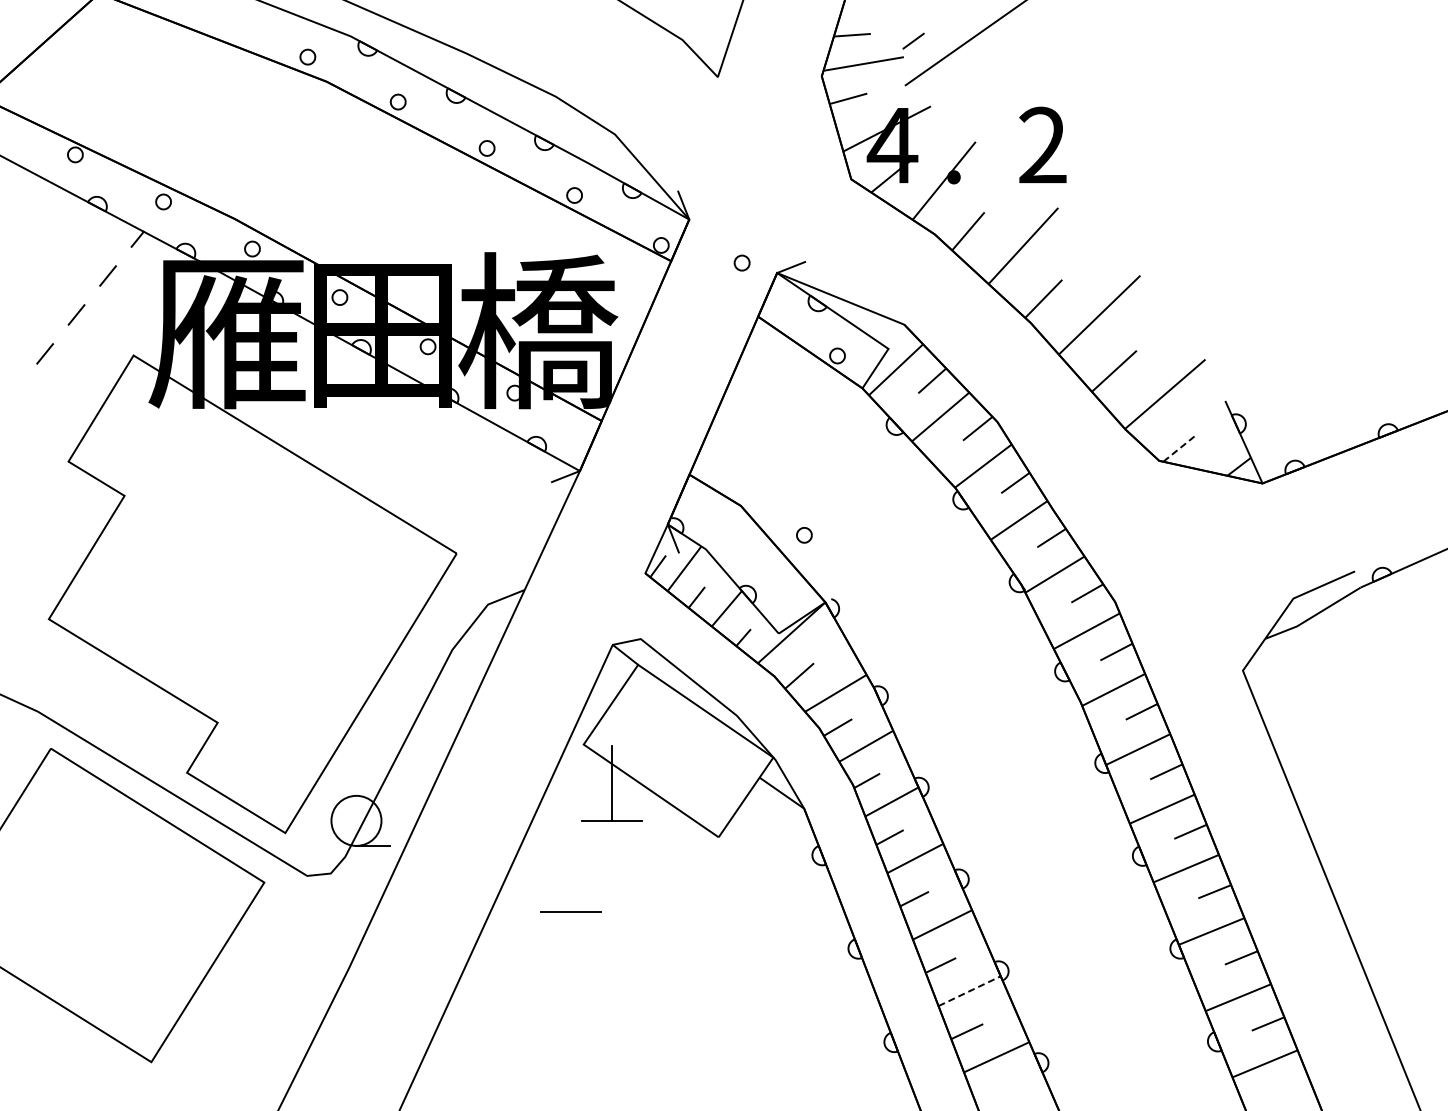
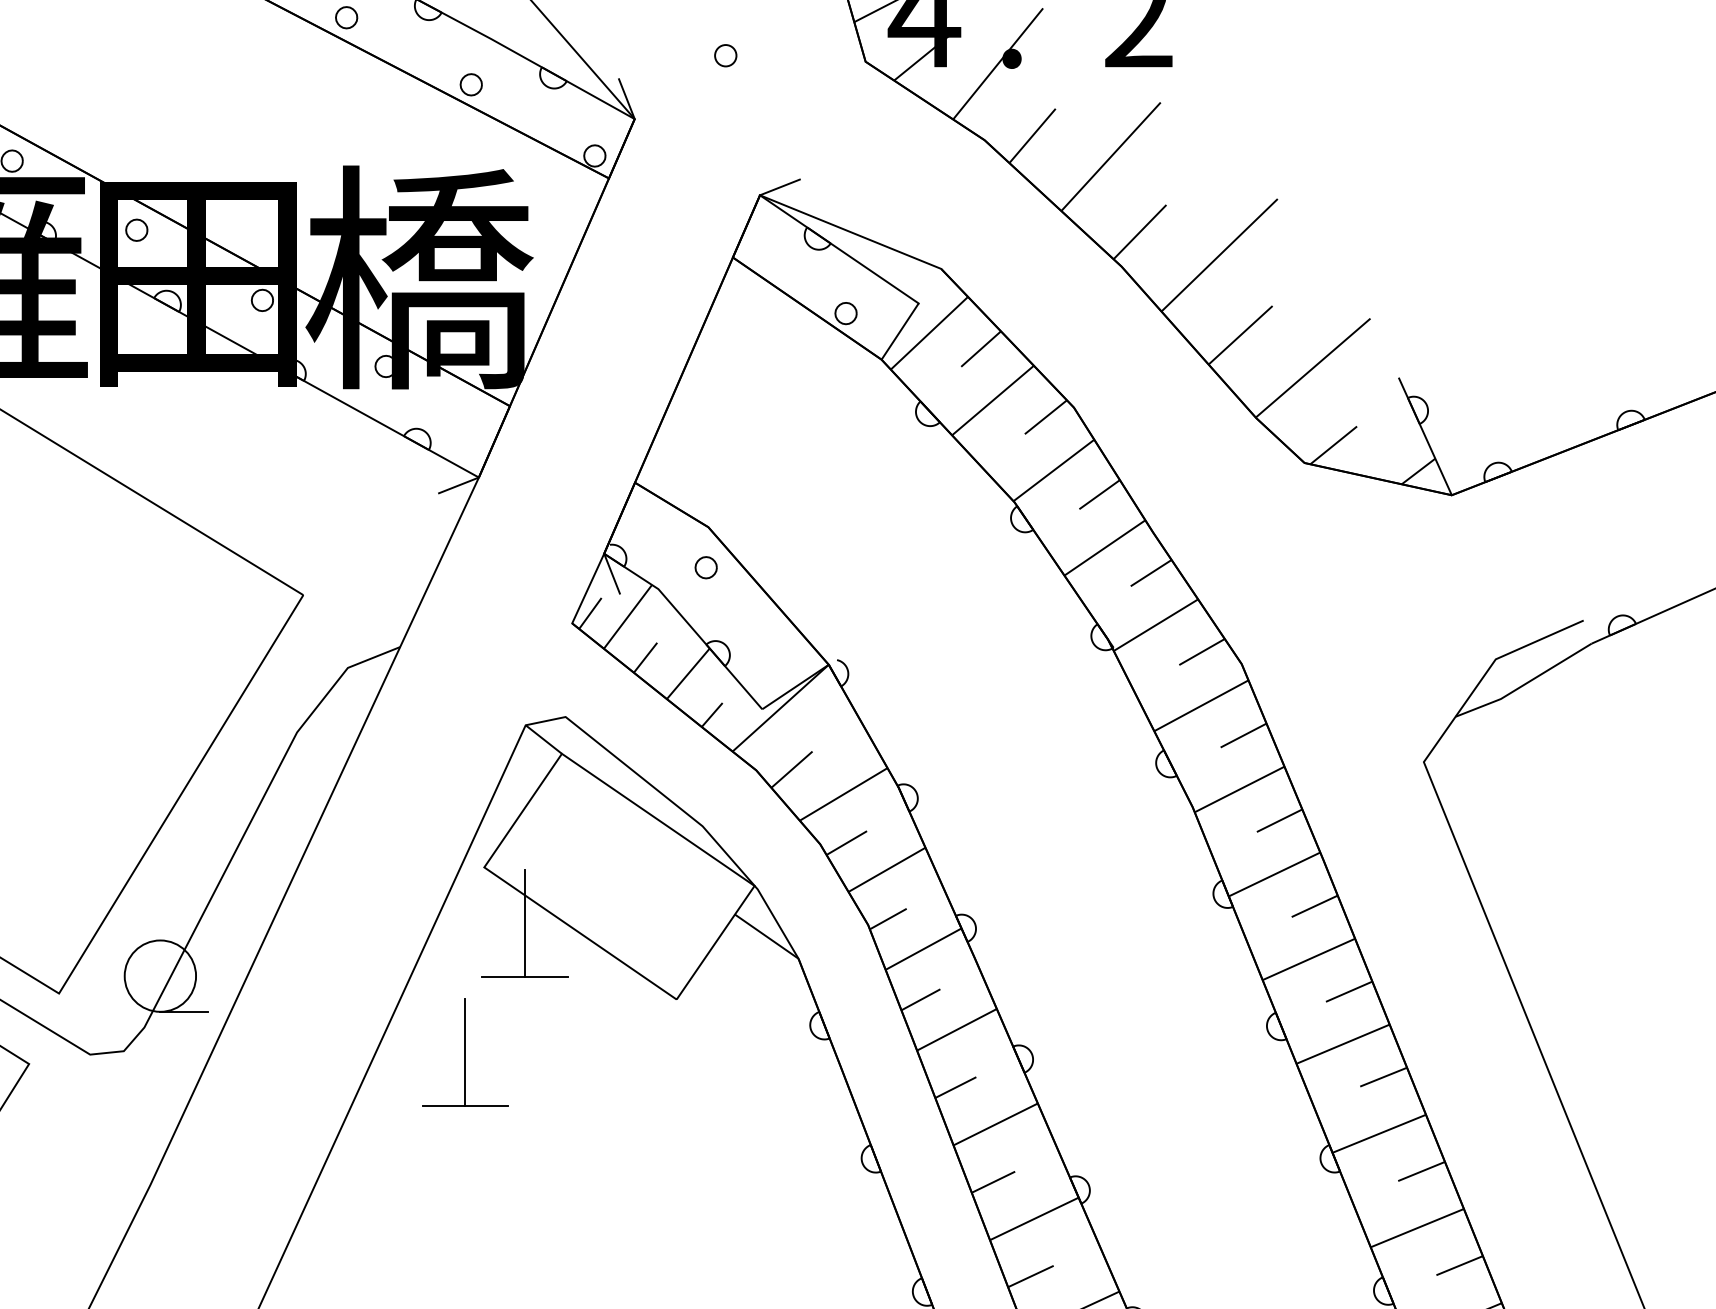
circle: (741, 262) -> (724, 54), moved
line: (1179, 448) -> (1333, 445), dashed -> solid
part: (804, 535) -> (706, 567), moved
line: (570, 874) -> (465, 1052), added
line: (969, 991) -> (1034, 1219), dashed -> solid

